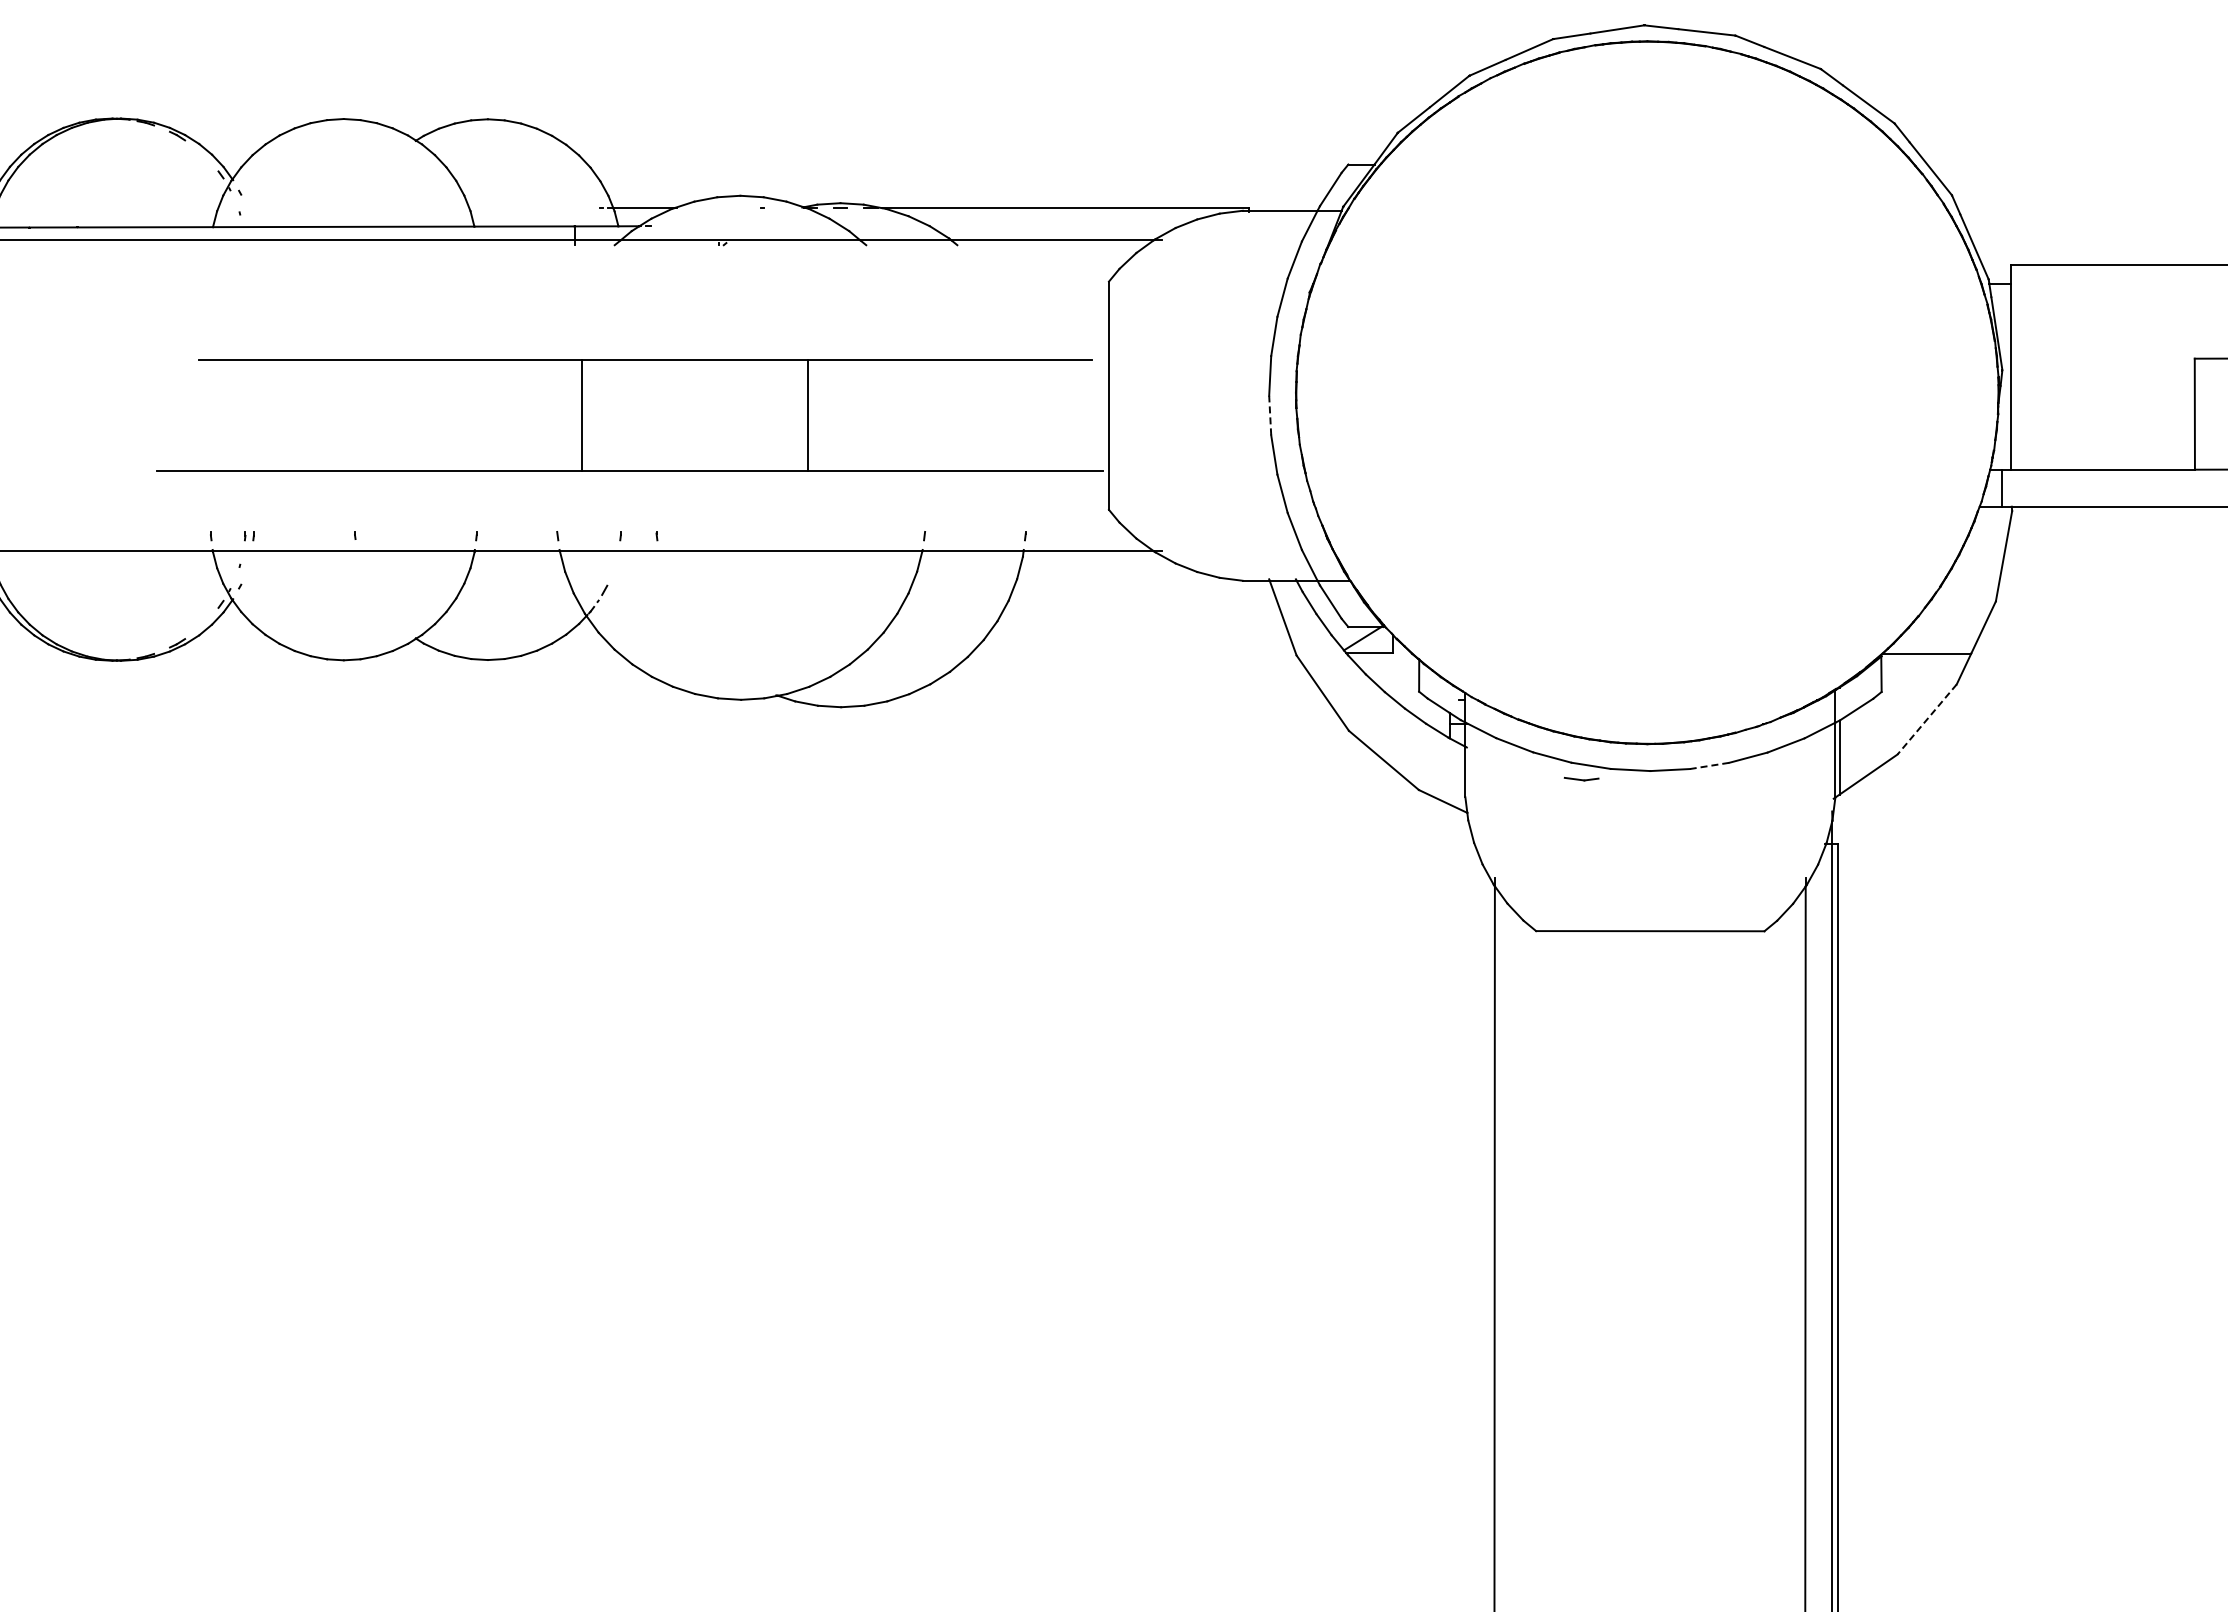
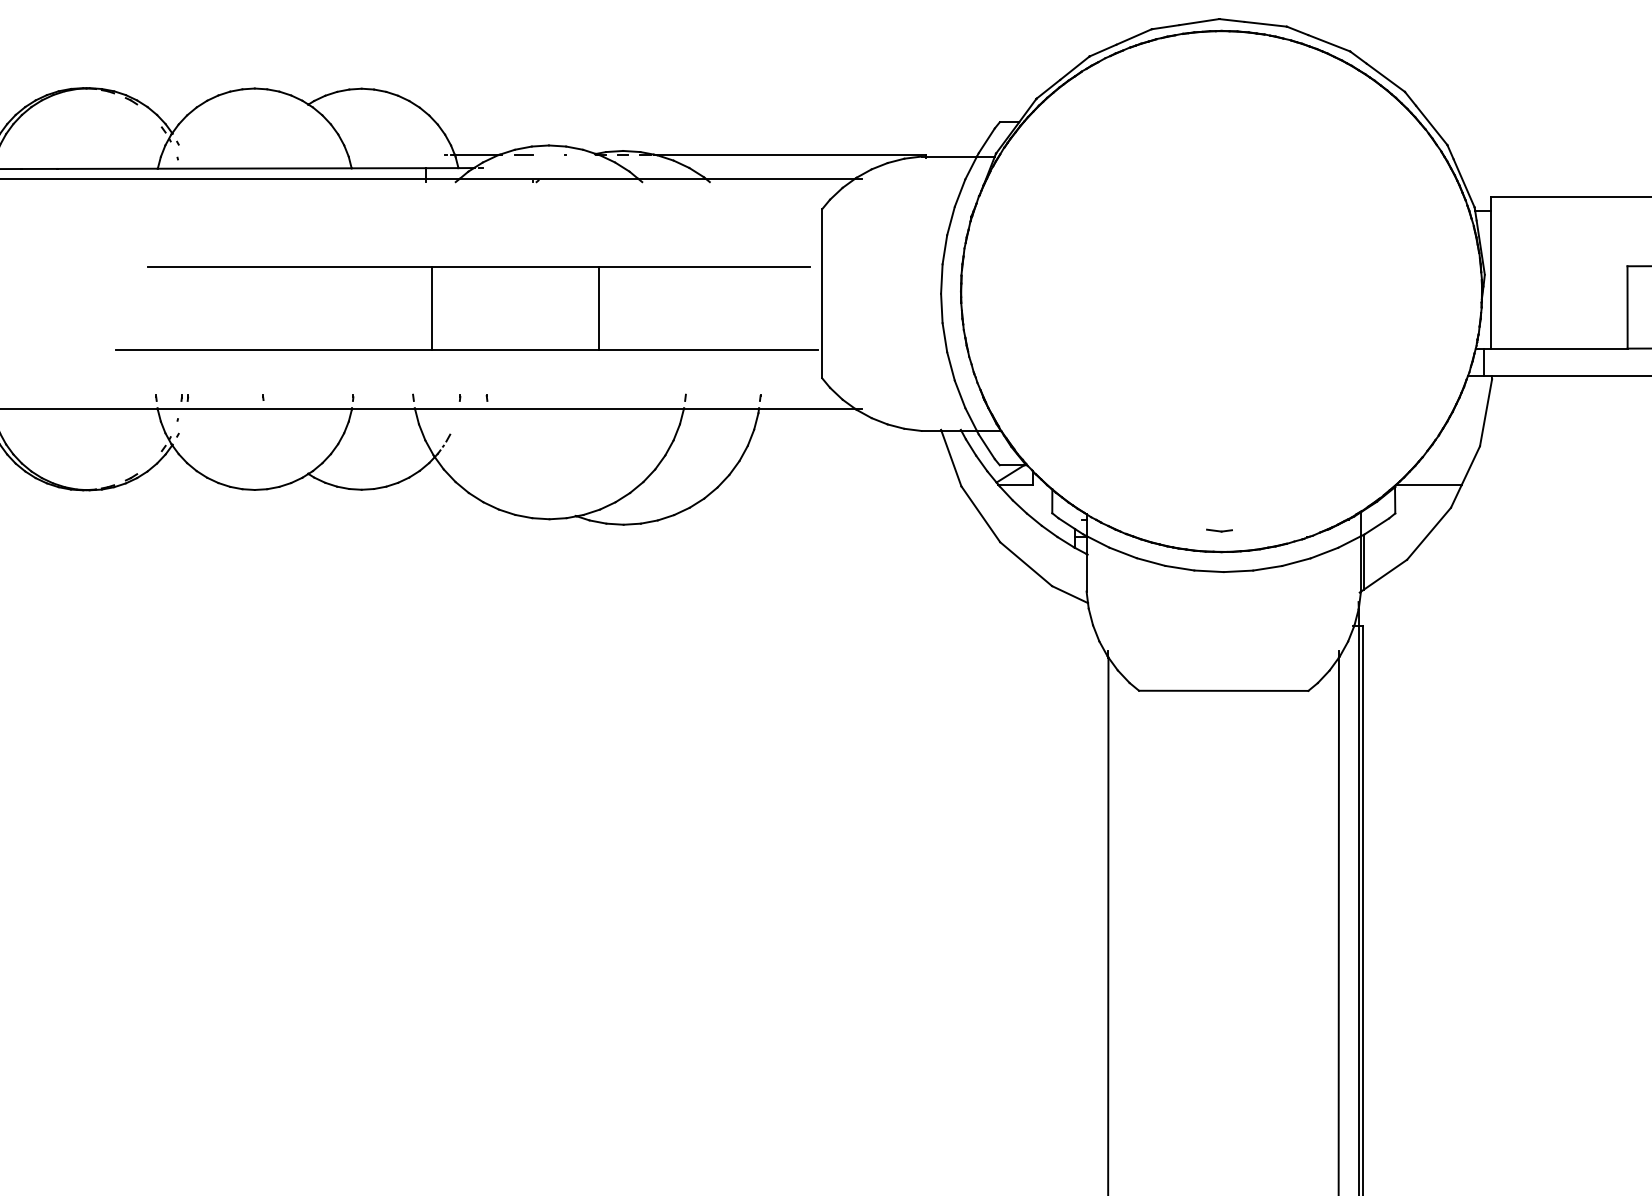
line: (706, 208) -> (523, 154), added
line: (1270, 415) -> (942, 308), dashed -> solid
line: (1927, 719) -> (1429, 533), dashed -> solid
line: (1709, 765) -> (1267, 567), dashed -> solid
part: (1581, 779) -> (1219, 530), moved

